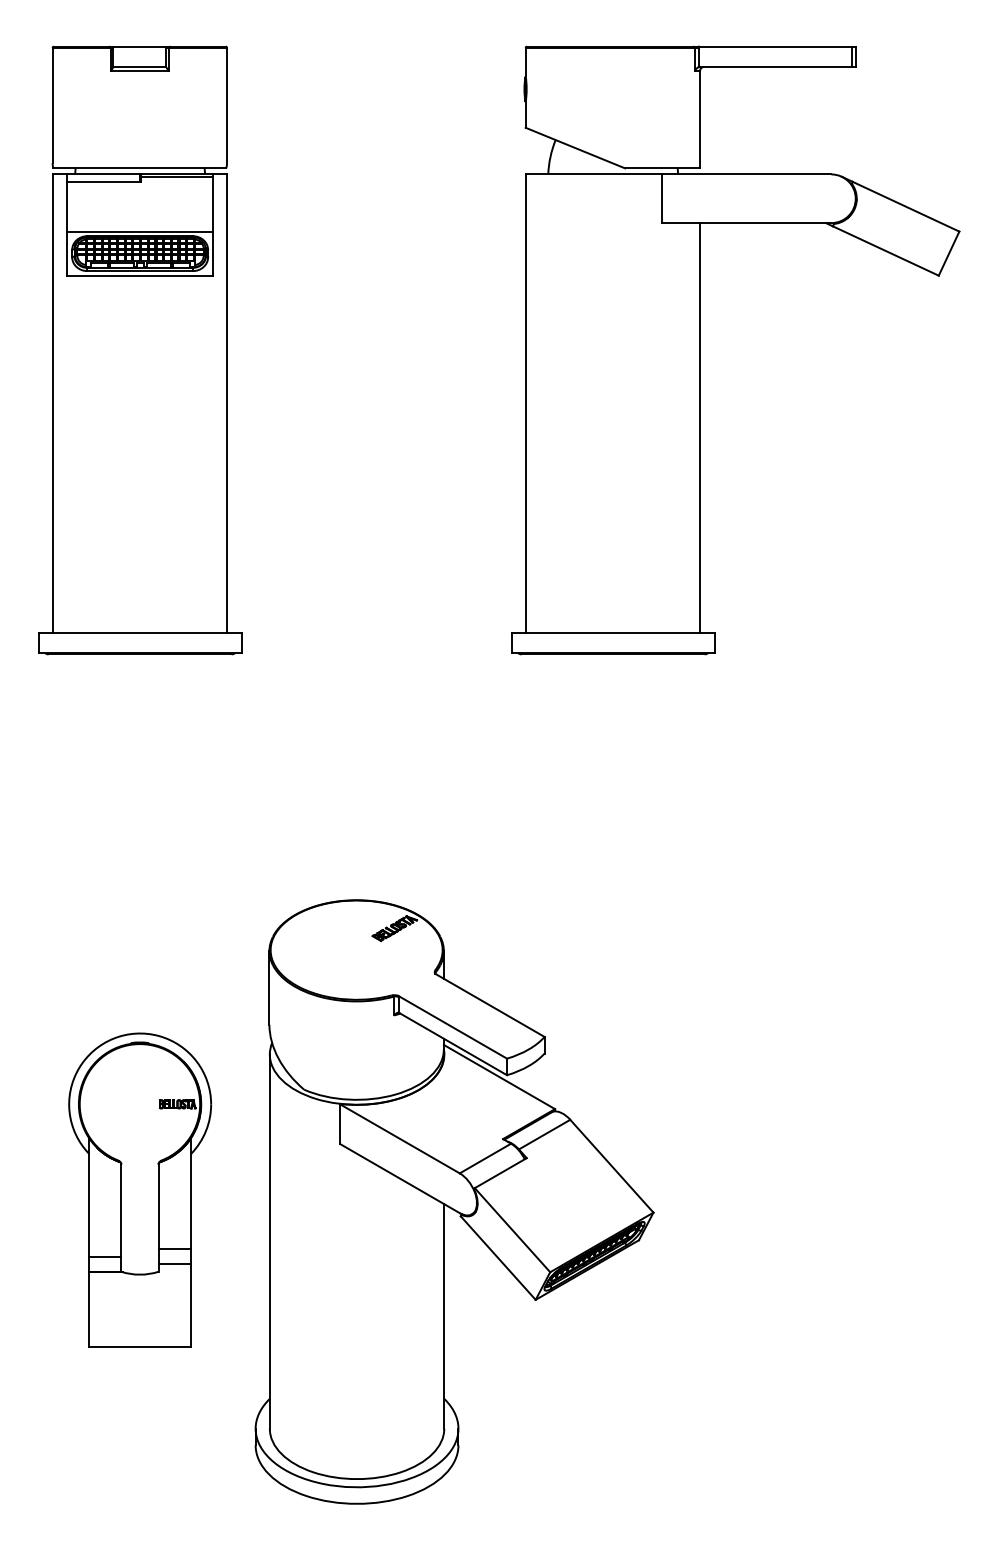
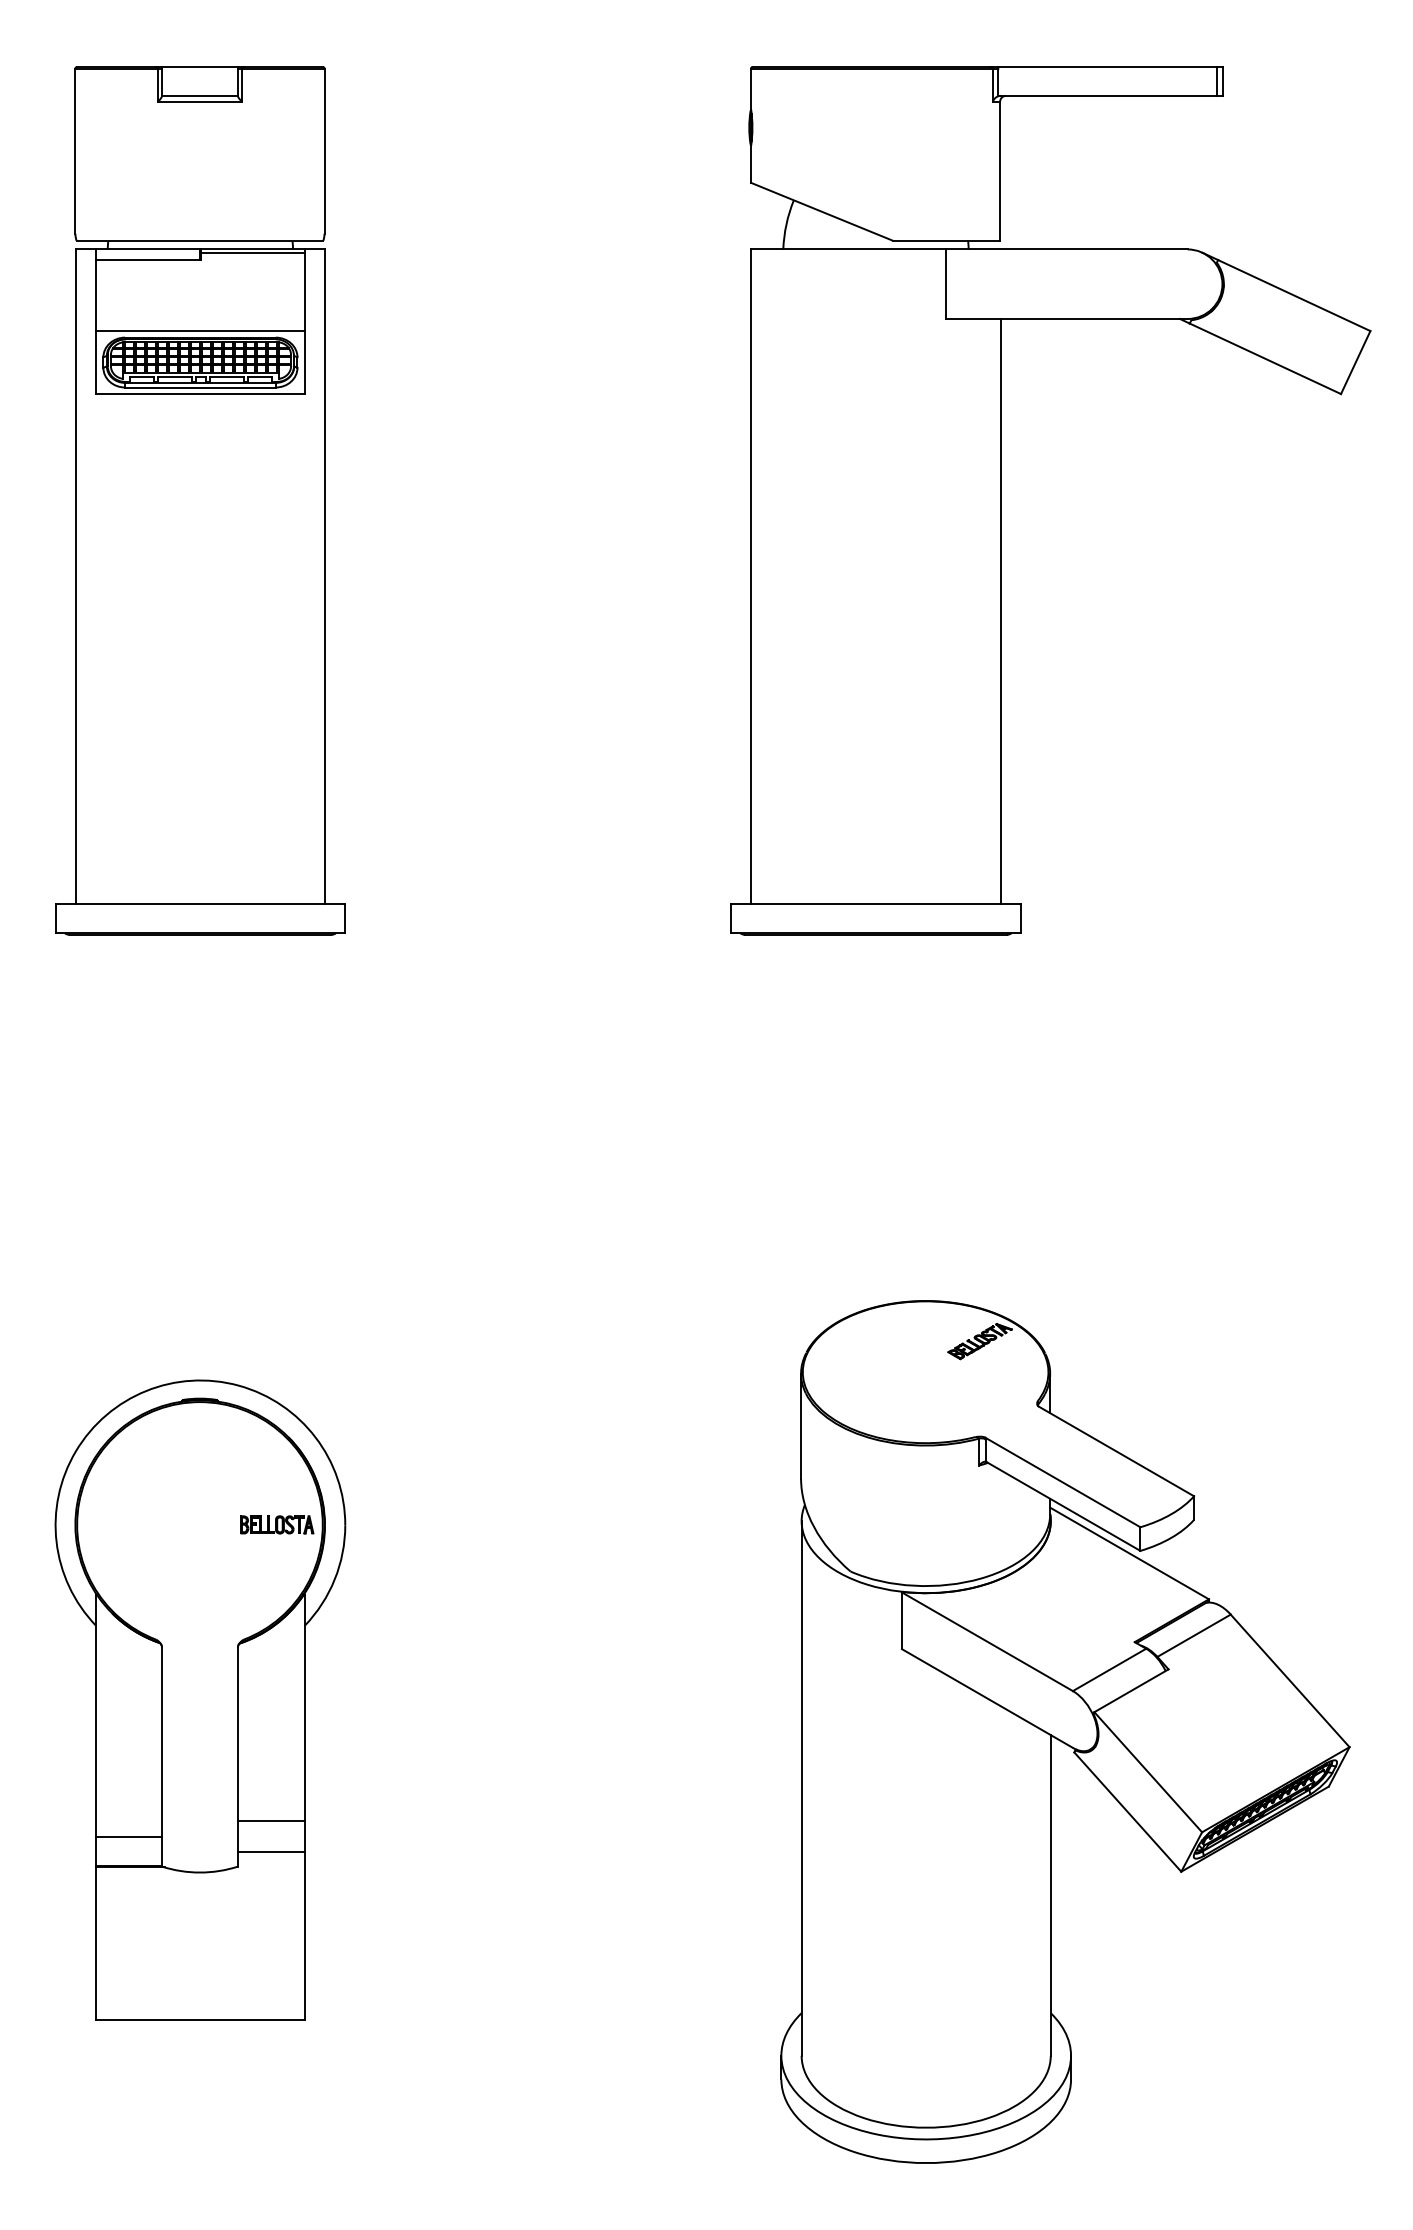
part: (140, 1189) -> (200, 1699), size x1.43
part: (454, 1201) -> (1065, 1731), moved

